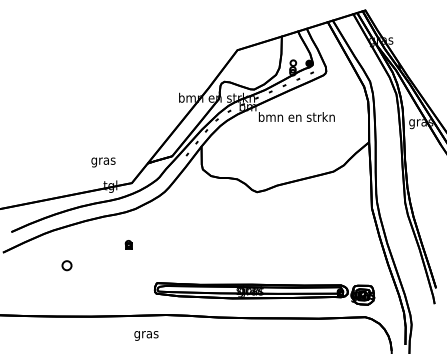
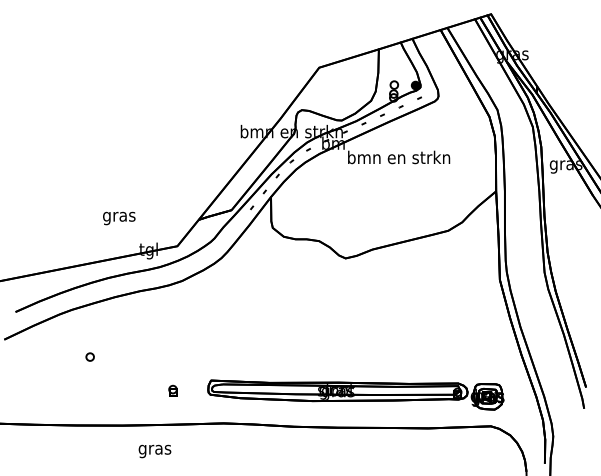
text: (103, 162) -> (119, 218), moved
part: (128, 244) -> (172, 390), moved
part: (66, 265) -> (89, 356), size x0.62
text: (146, 335) -> (154, 451), moved

